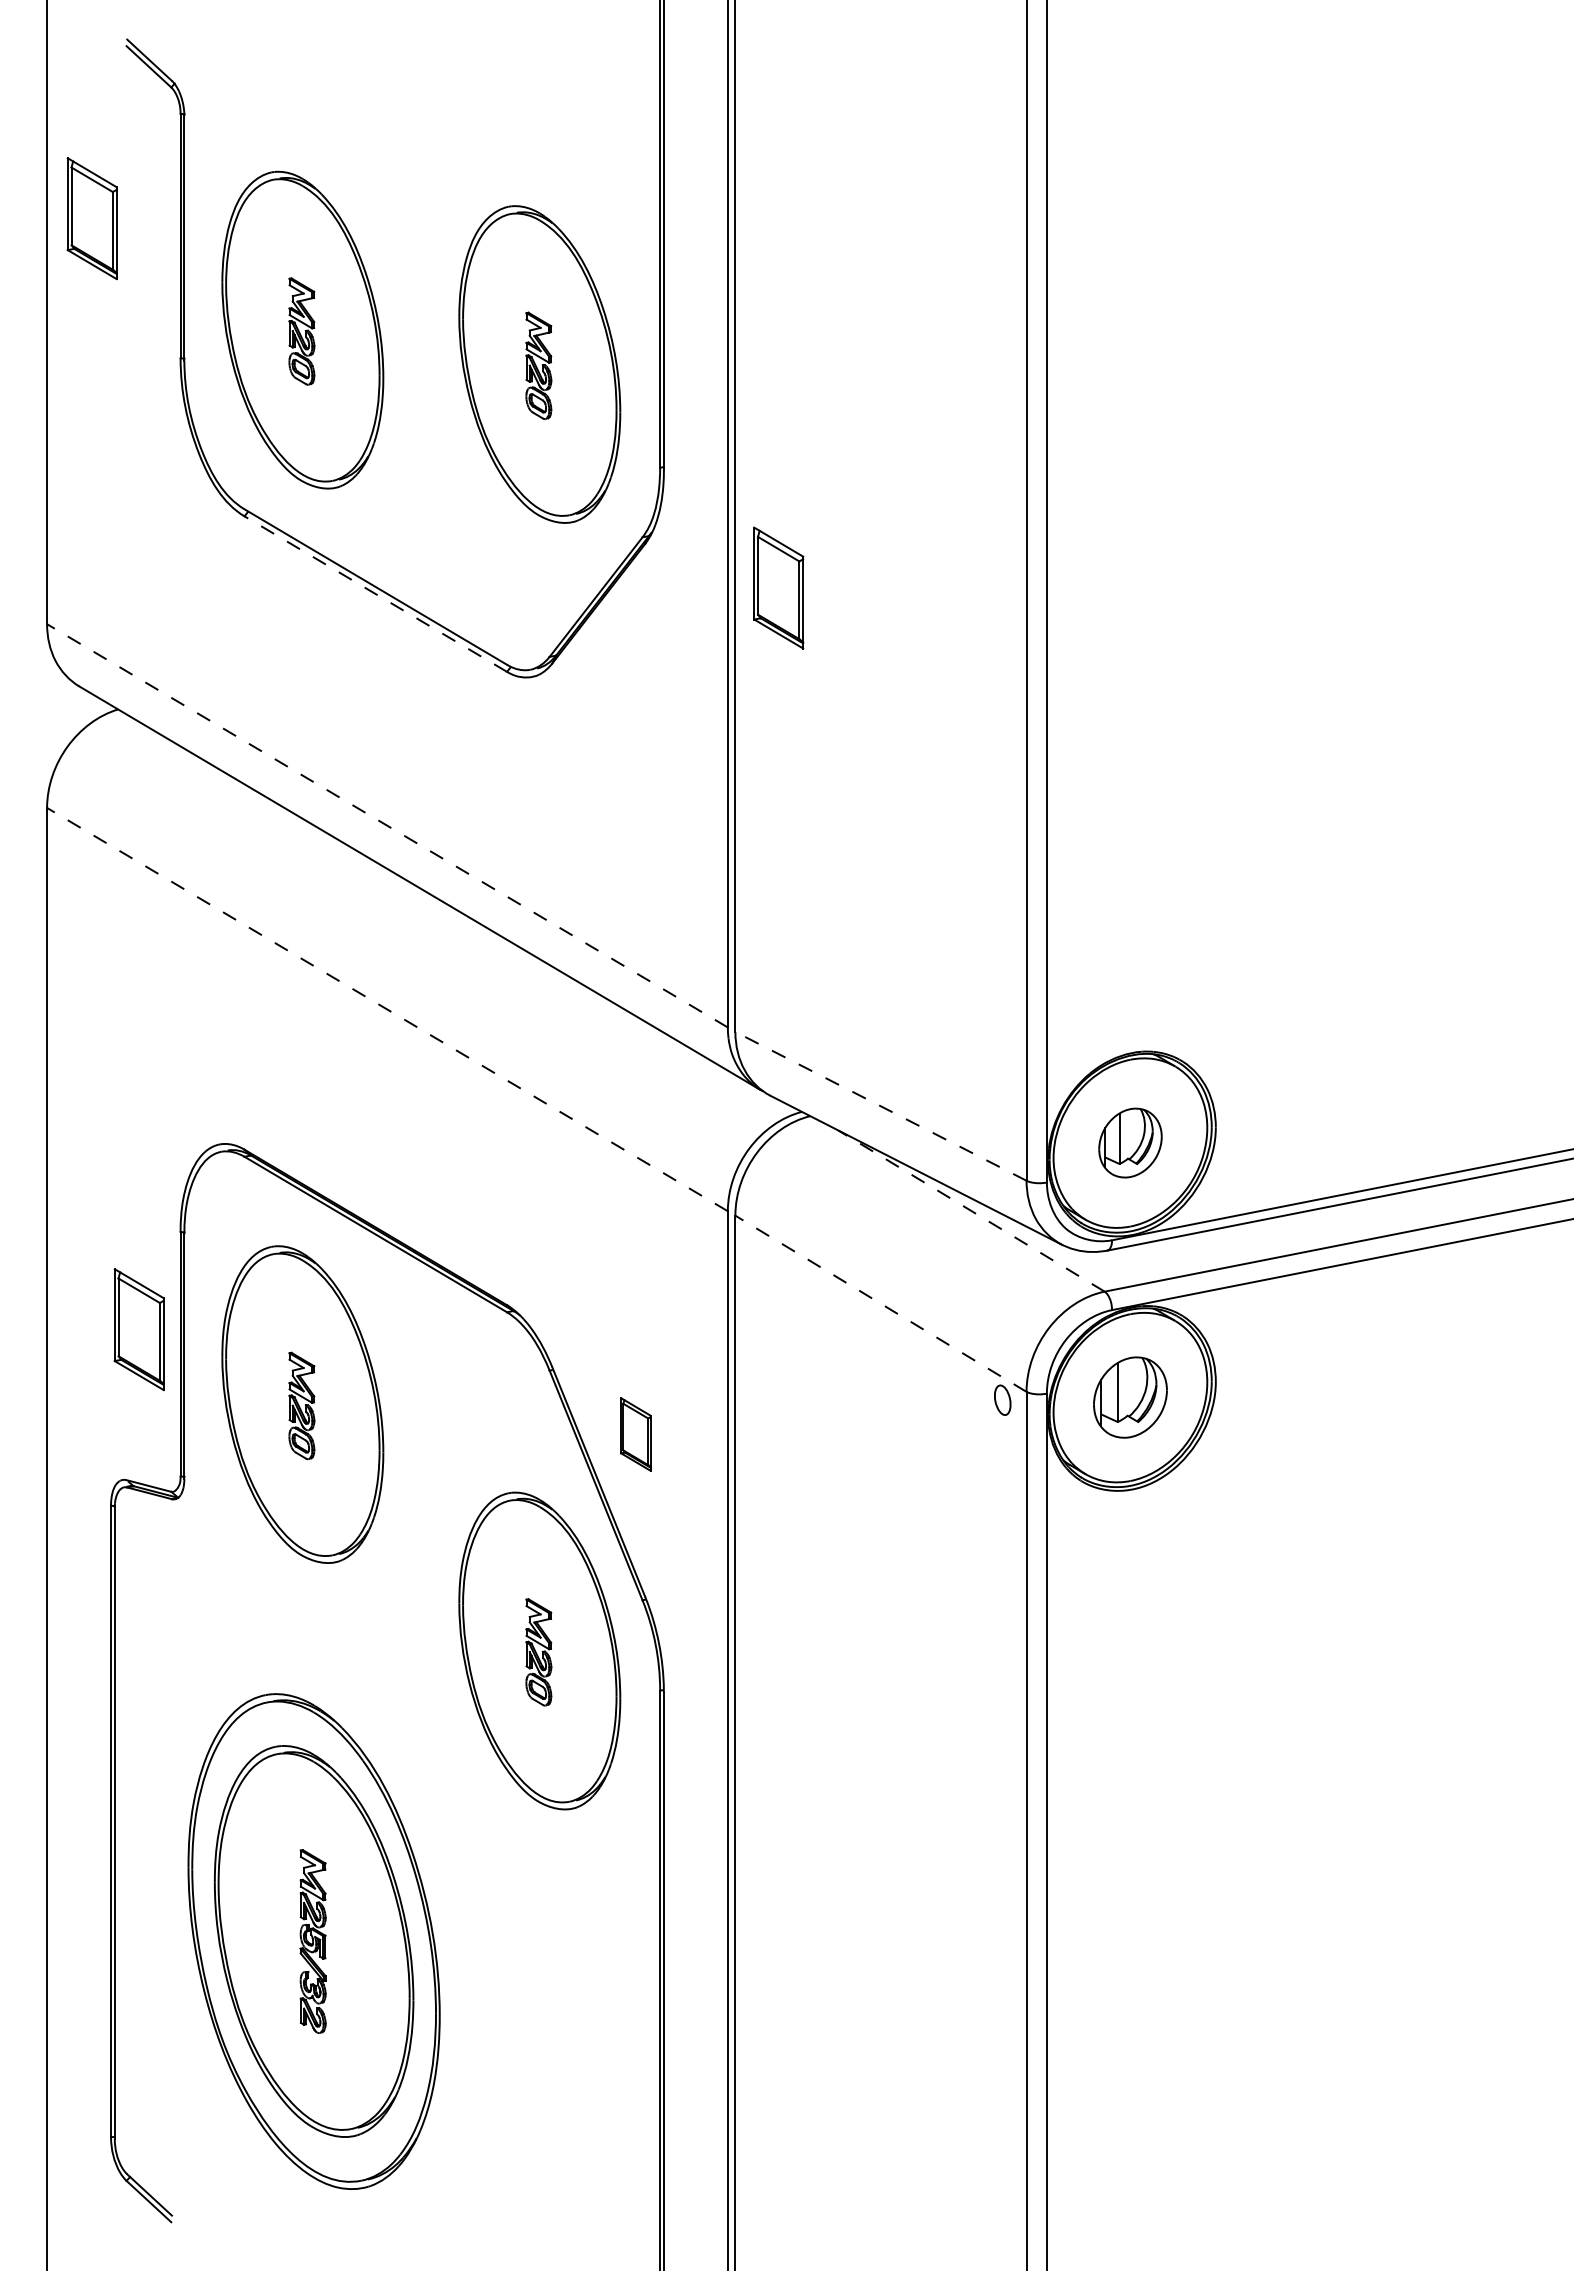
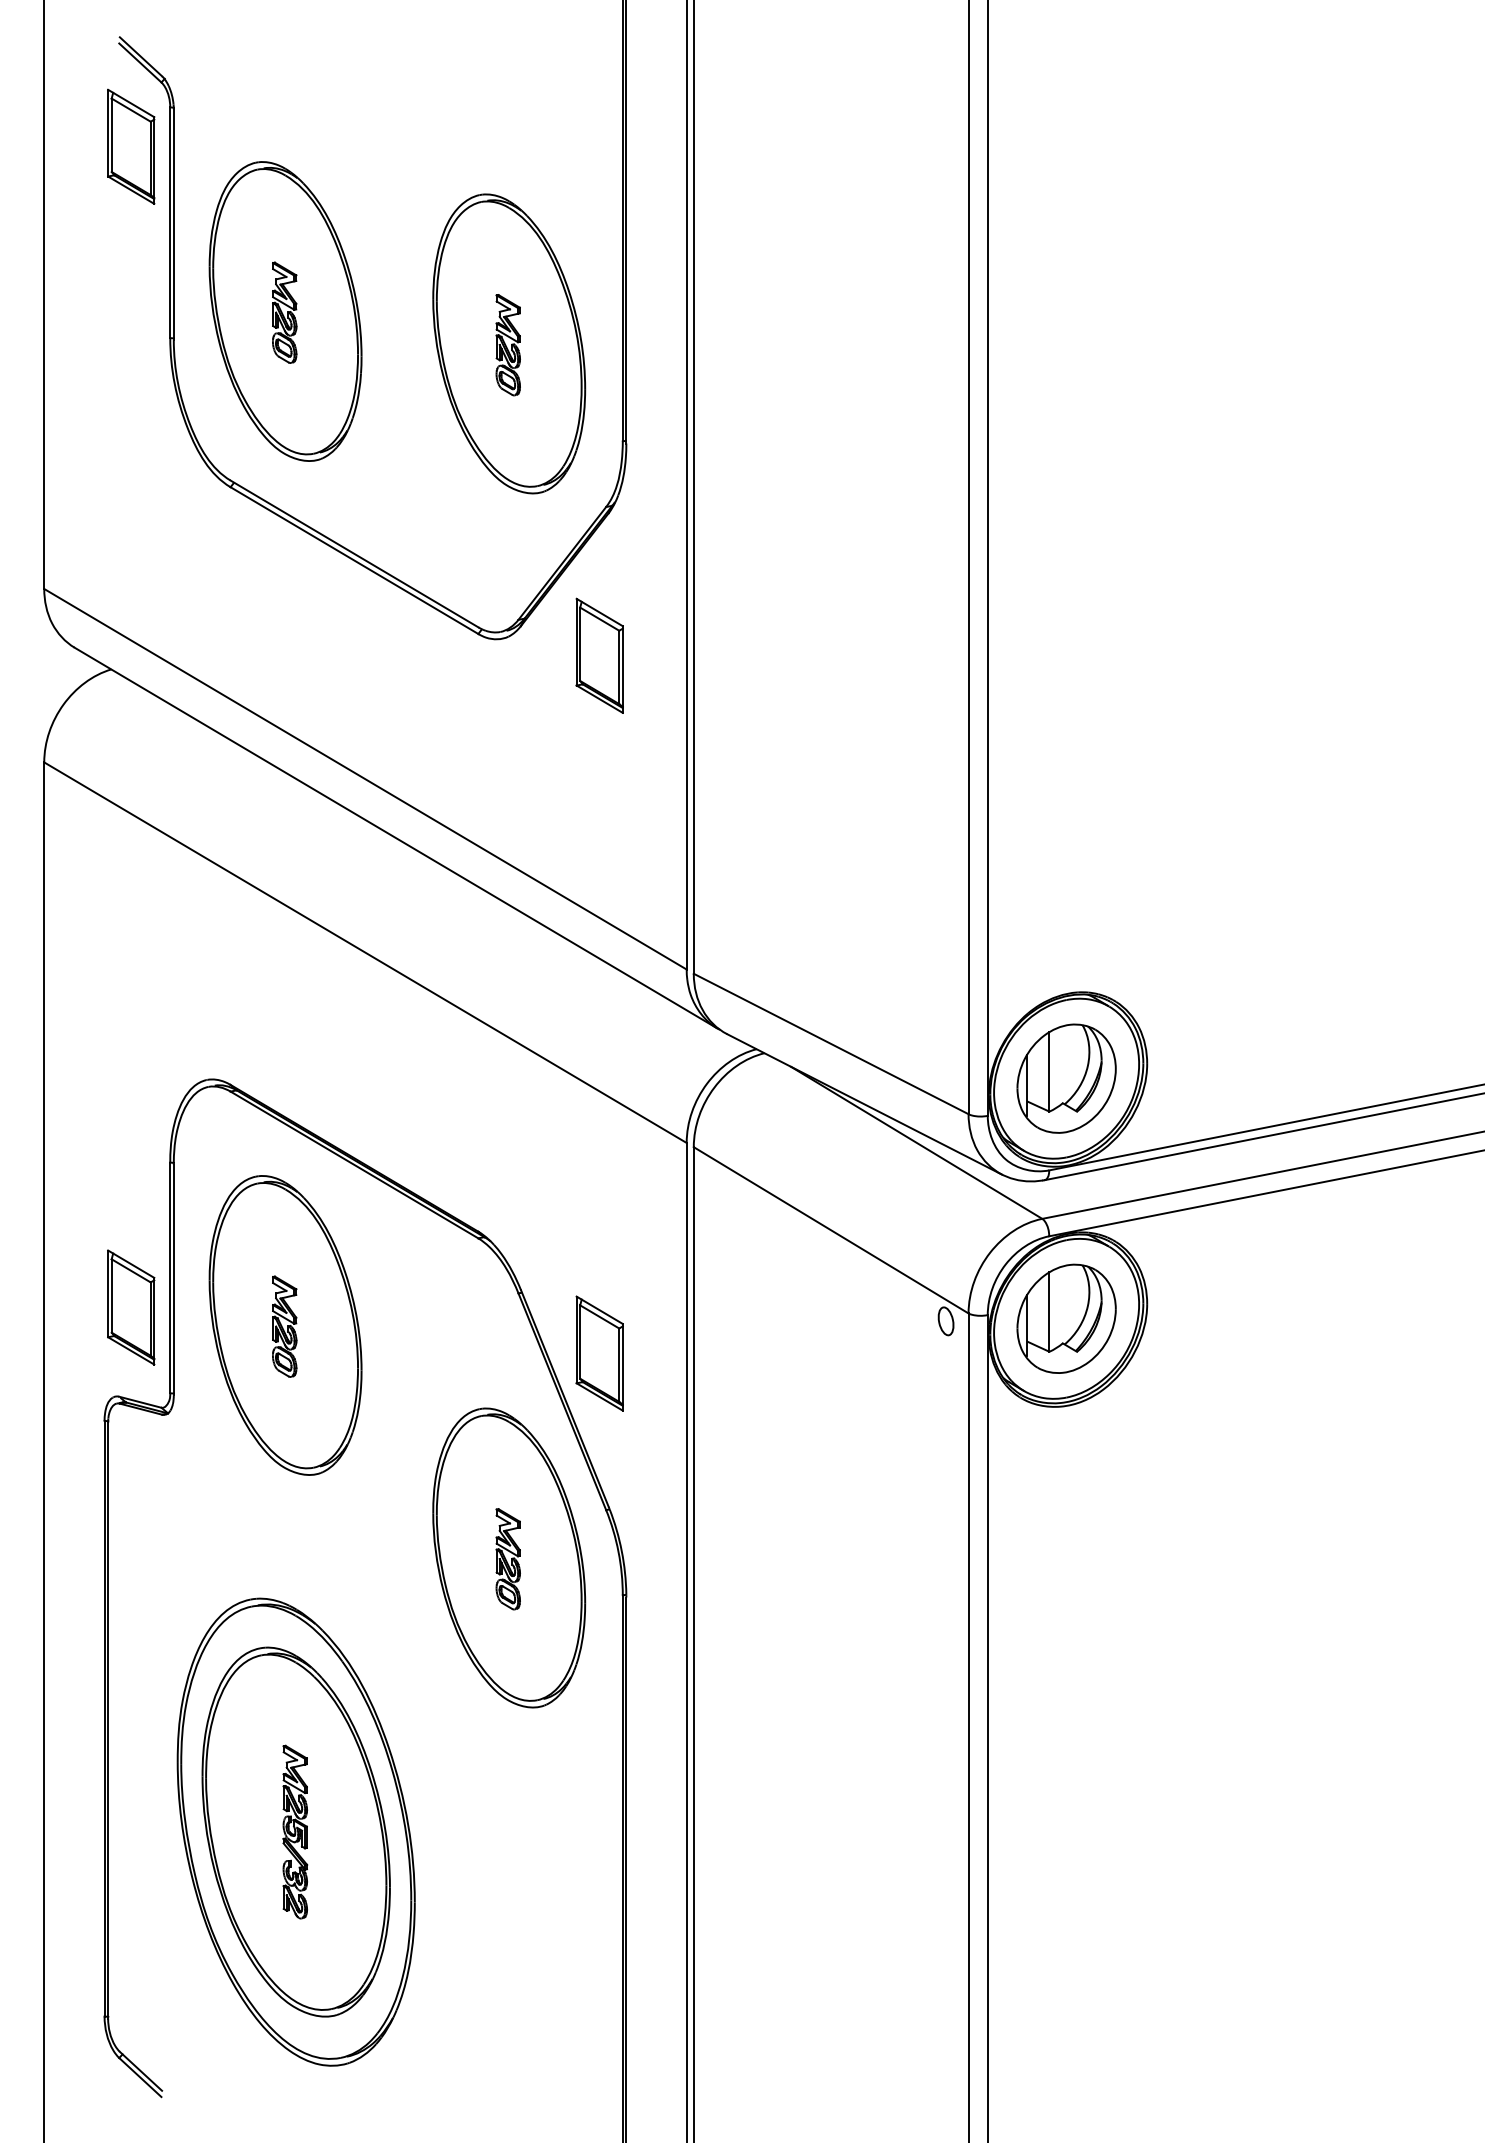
part: (91, 218) -> (130, 146), moved
part: (778, 587) -> (599, 655), moved
line: (375, 594) -> (354, 560), dashed -> solid
line: (387, 825) -> (365, 778), dashed -> solid
line: (387, 1009) -> (365, 952), dashed -> solid
line: (880, 1106) -> (830, 1044), dashed -> solid
part: (1130, 1142) -> (1066, 1078), size x1.67
line: (971, 1211) -> (916, 1143), dashed -> solid
line: (880, 1303) -> (830, 1230), dashed -> solid
part: (138, 1329) -> (130, 1307), moved
part: (1130, 1397) -> (1066, 1318), size x1.43
part: (635, 1434) -> (599, 1353), size x1.67

